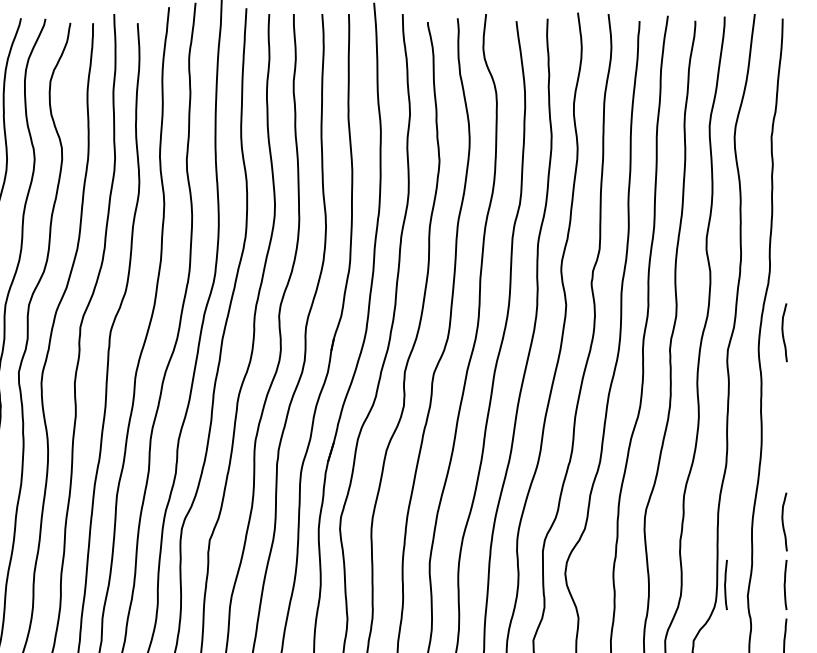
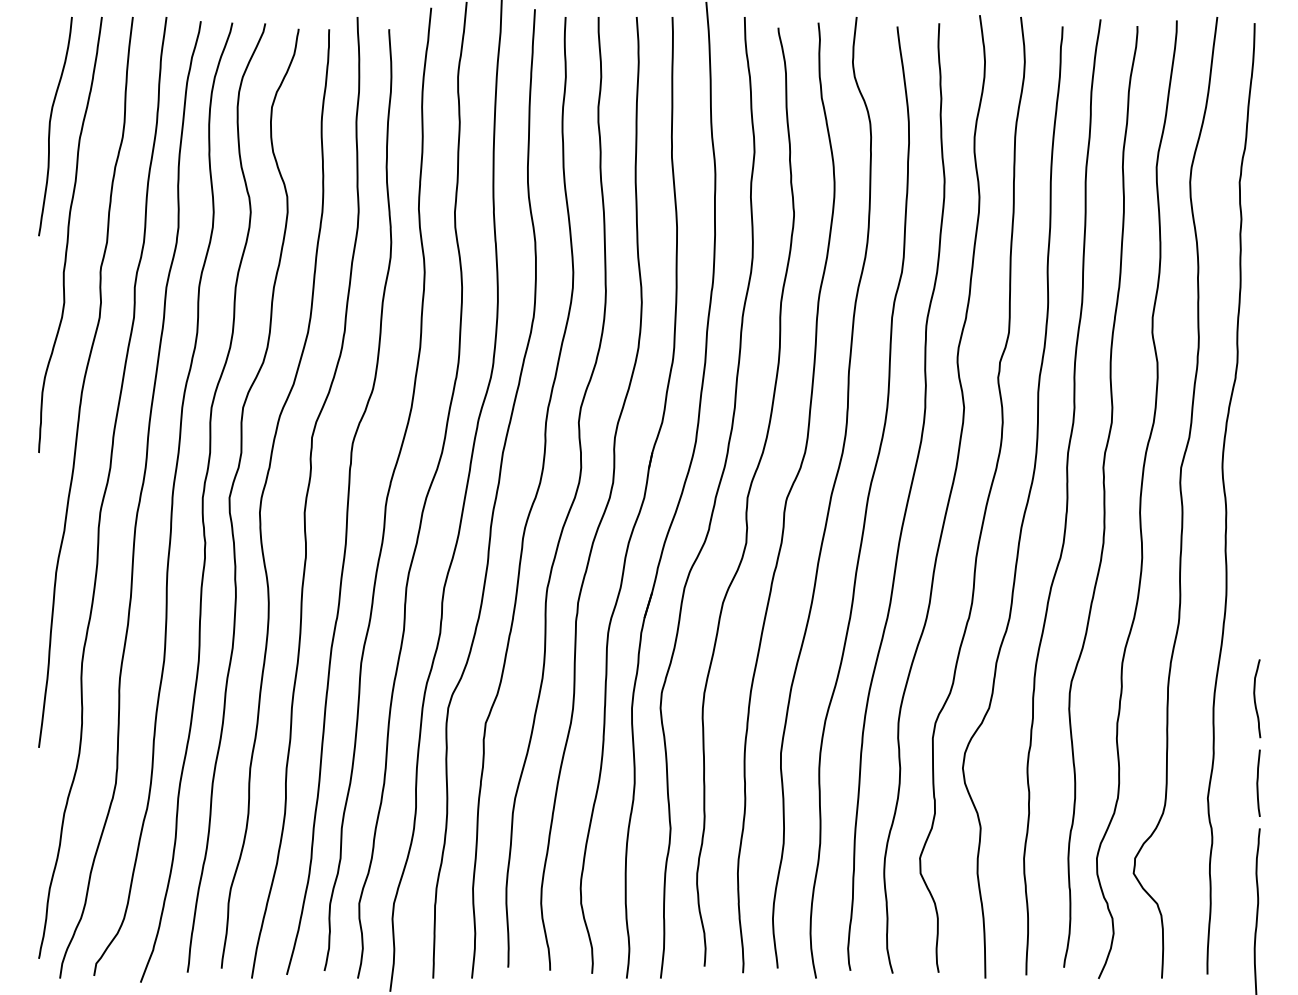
curve: (783, 332) -> (1255, 444), removed
curve: (725, 584) -> (1178, 782), removed

